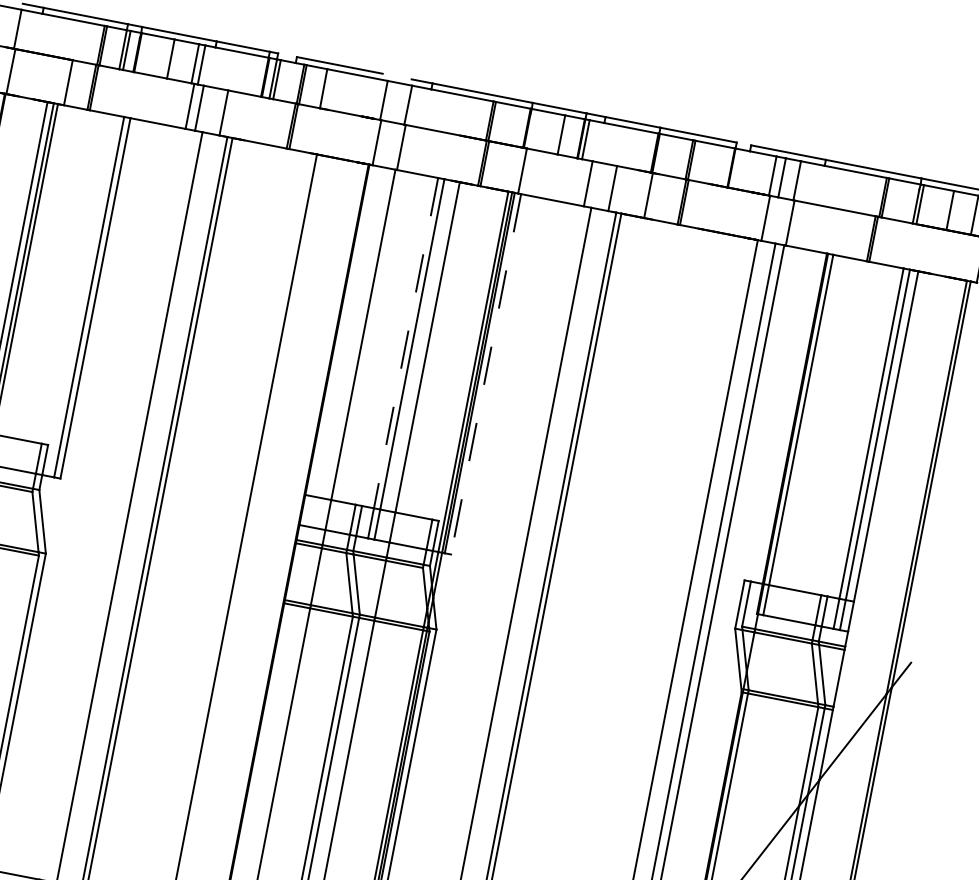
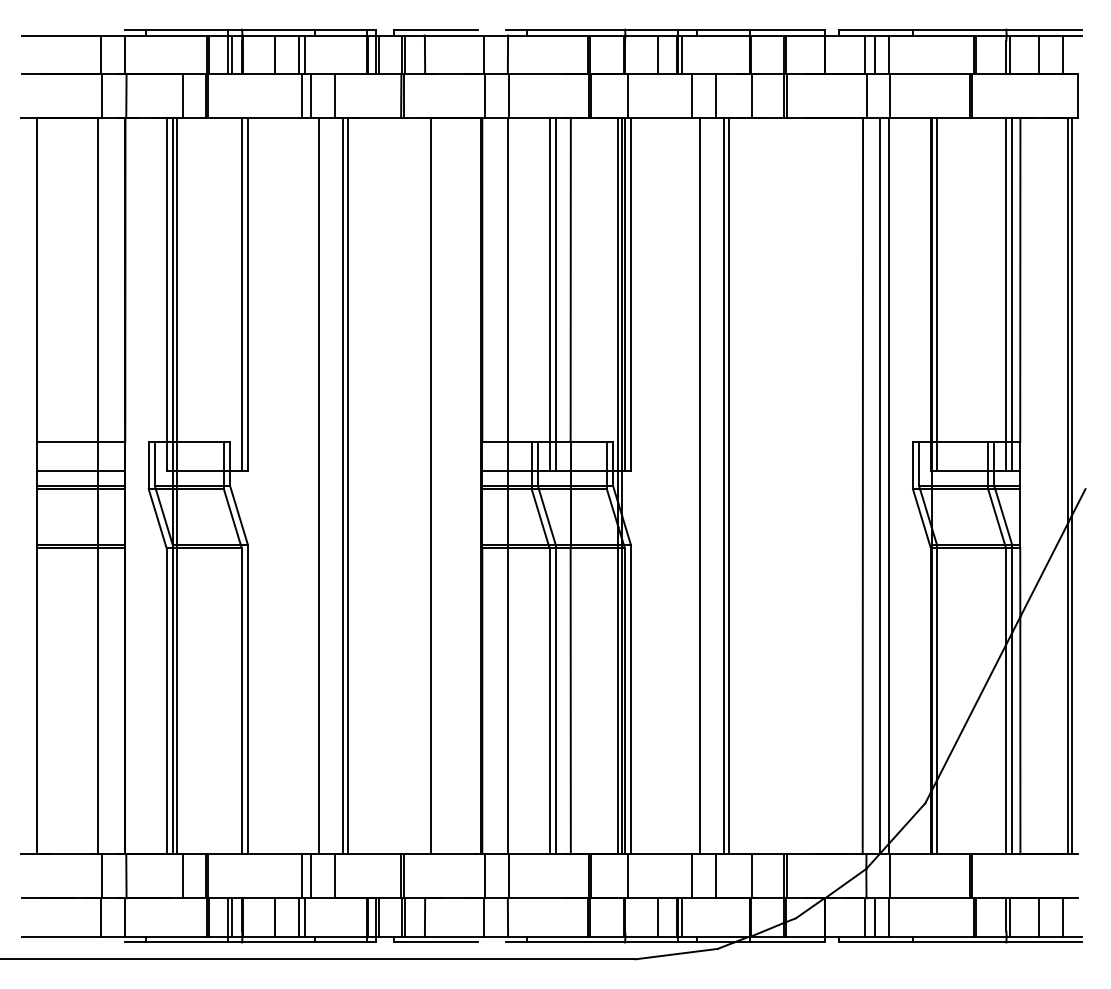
line: (406, 342) -> (549, 279), dashed -> solid
line: (485, 374) -> (630, 294), dashed -> solid

